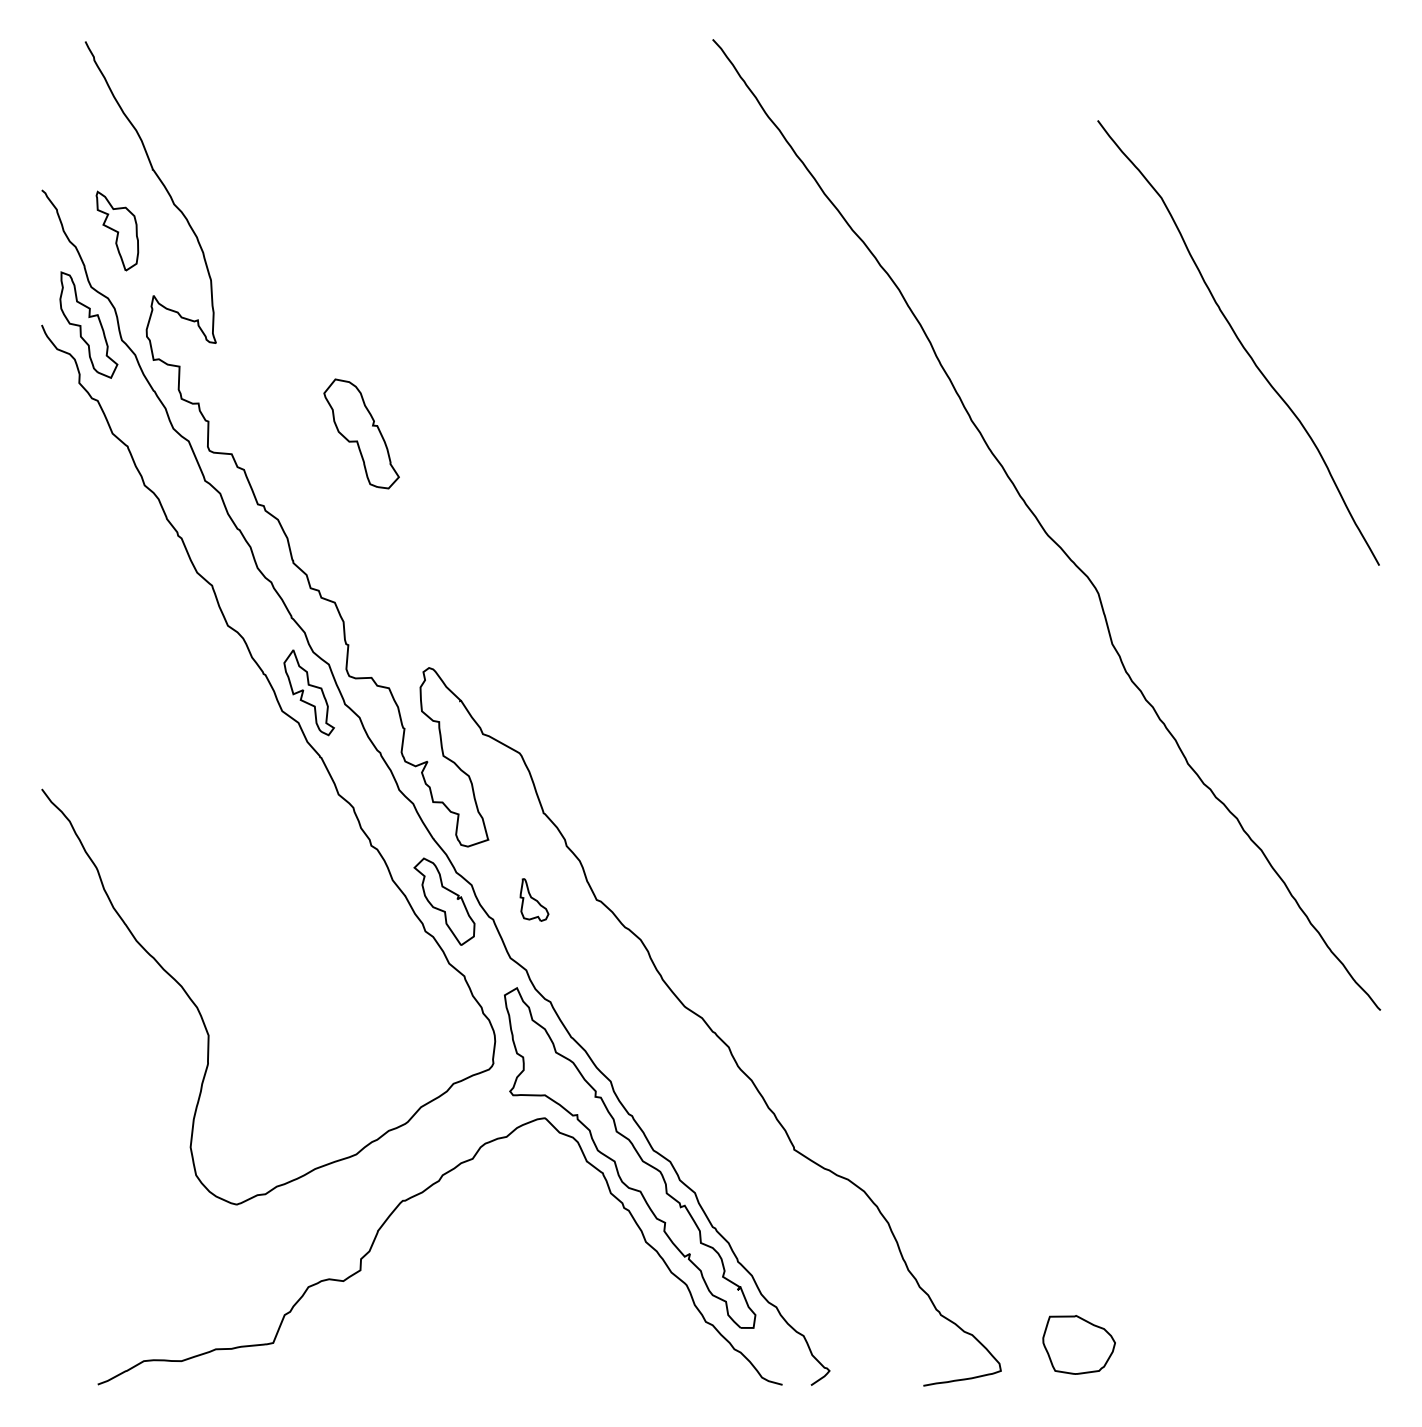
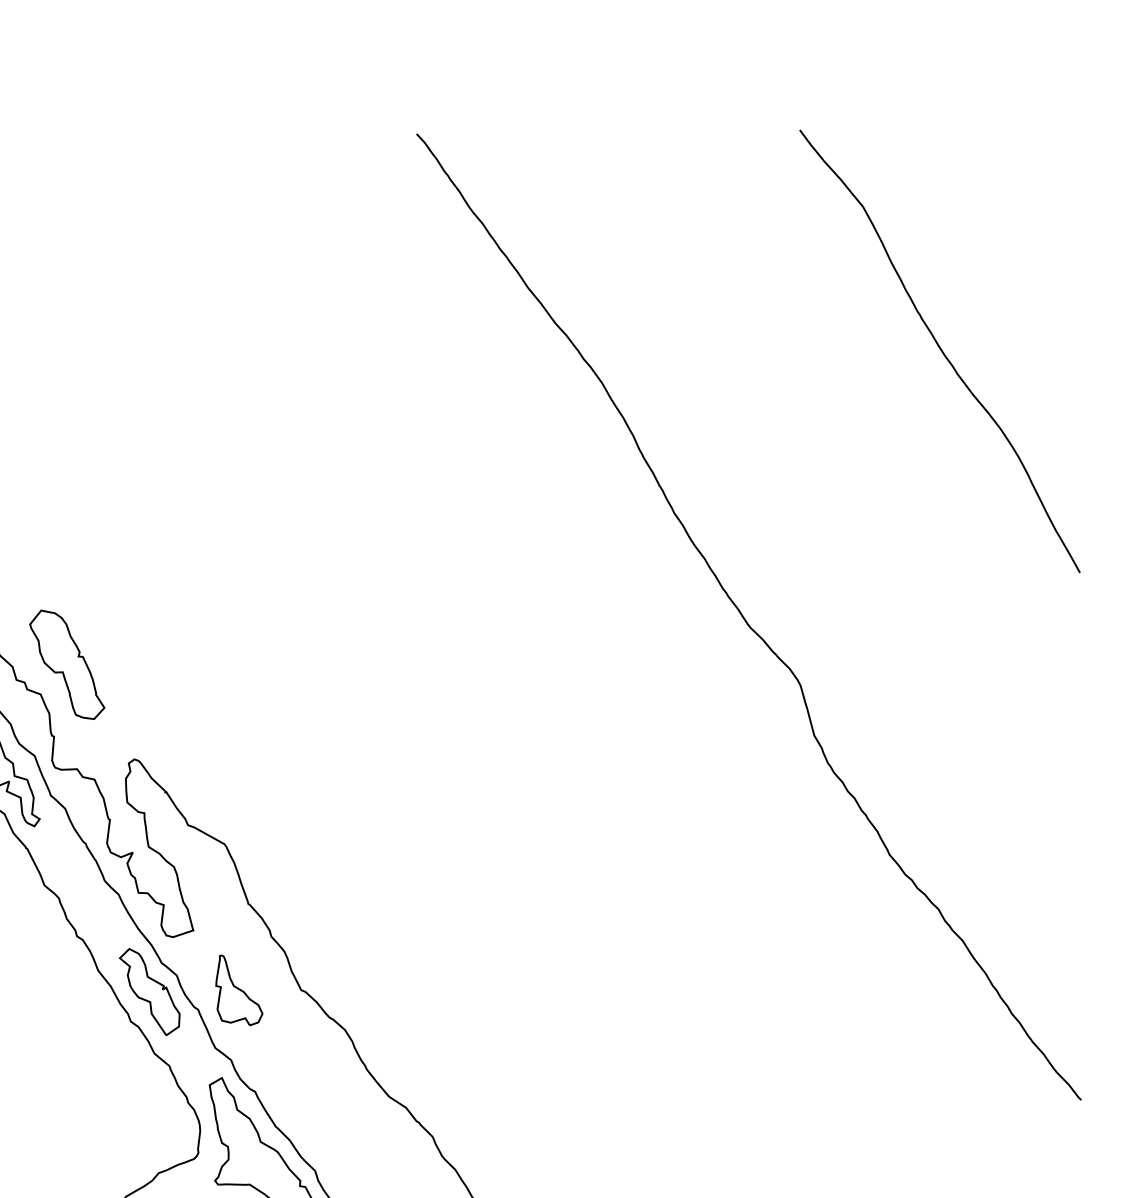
curve: (1238, 341) -> (939, 349), moved
part: (361, 433) -> (67, 664), moved
part: (534, 899) -> (239, 989), size x1.67

